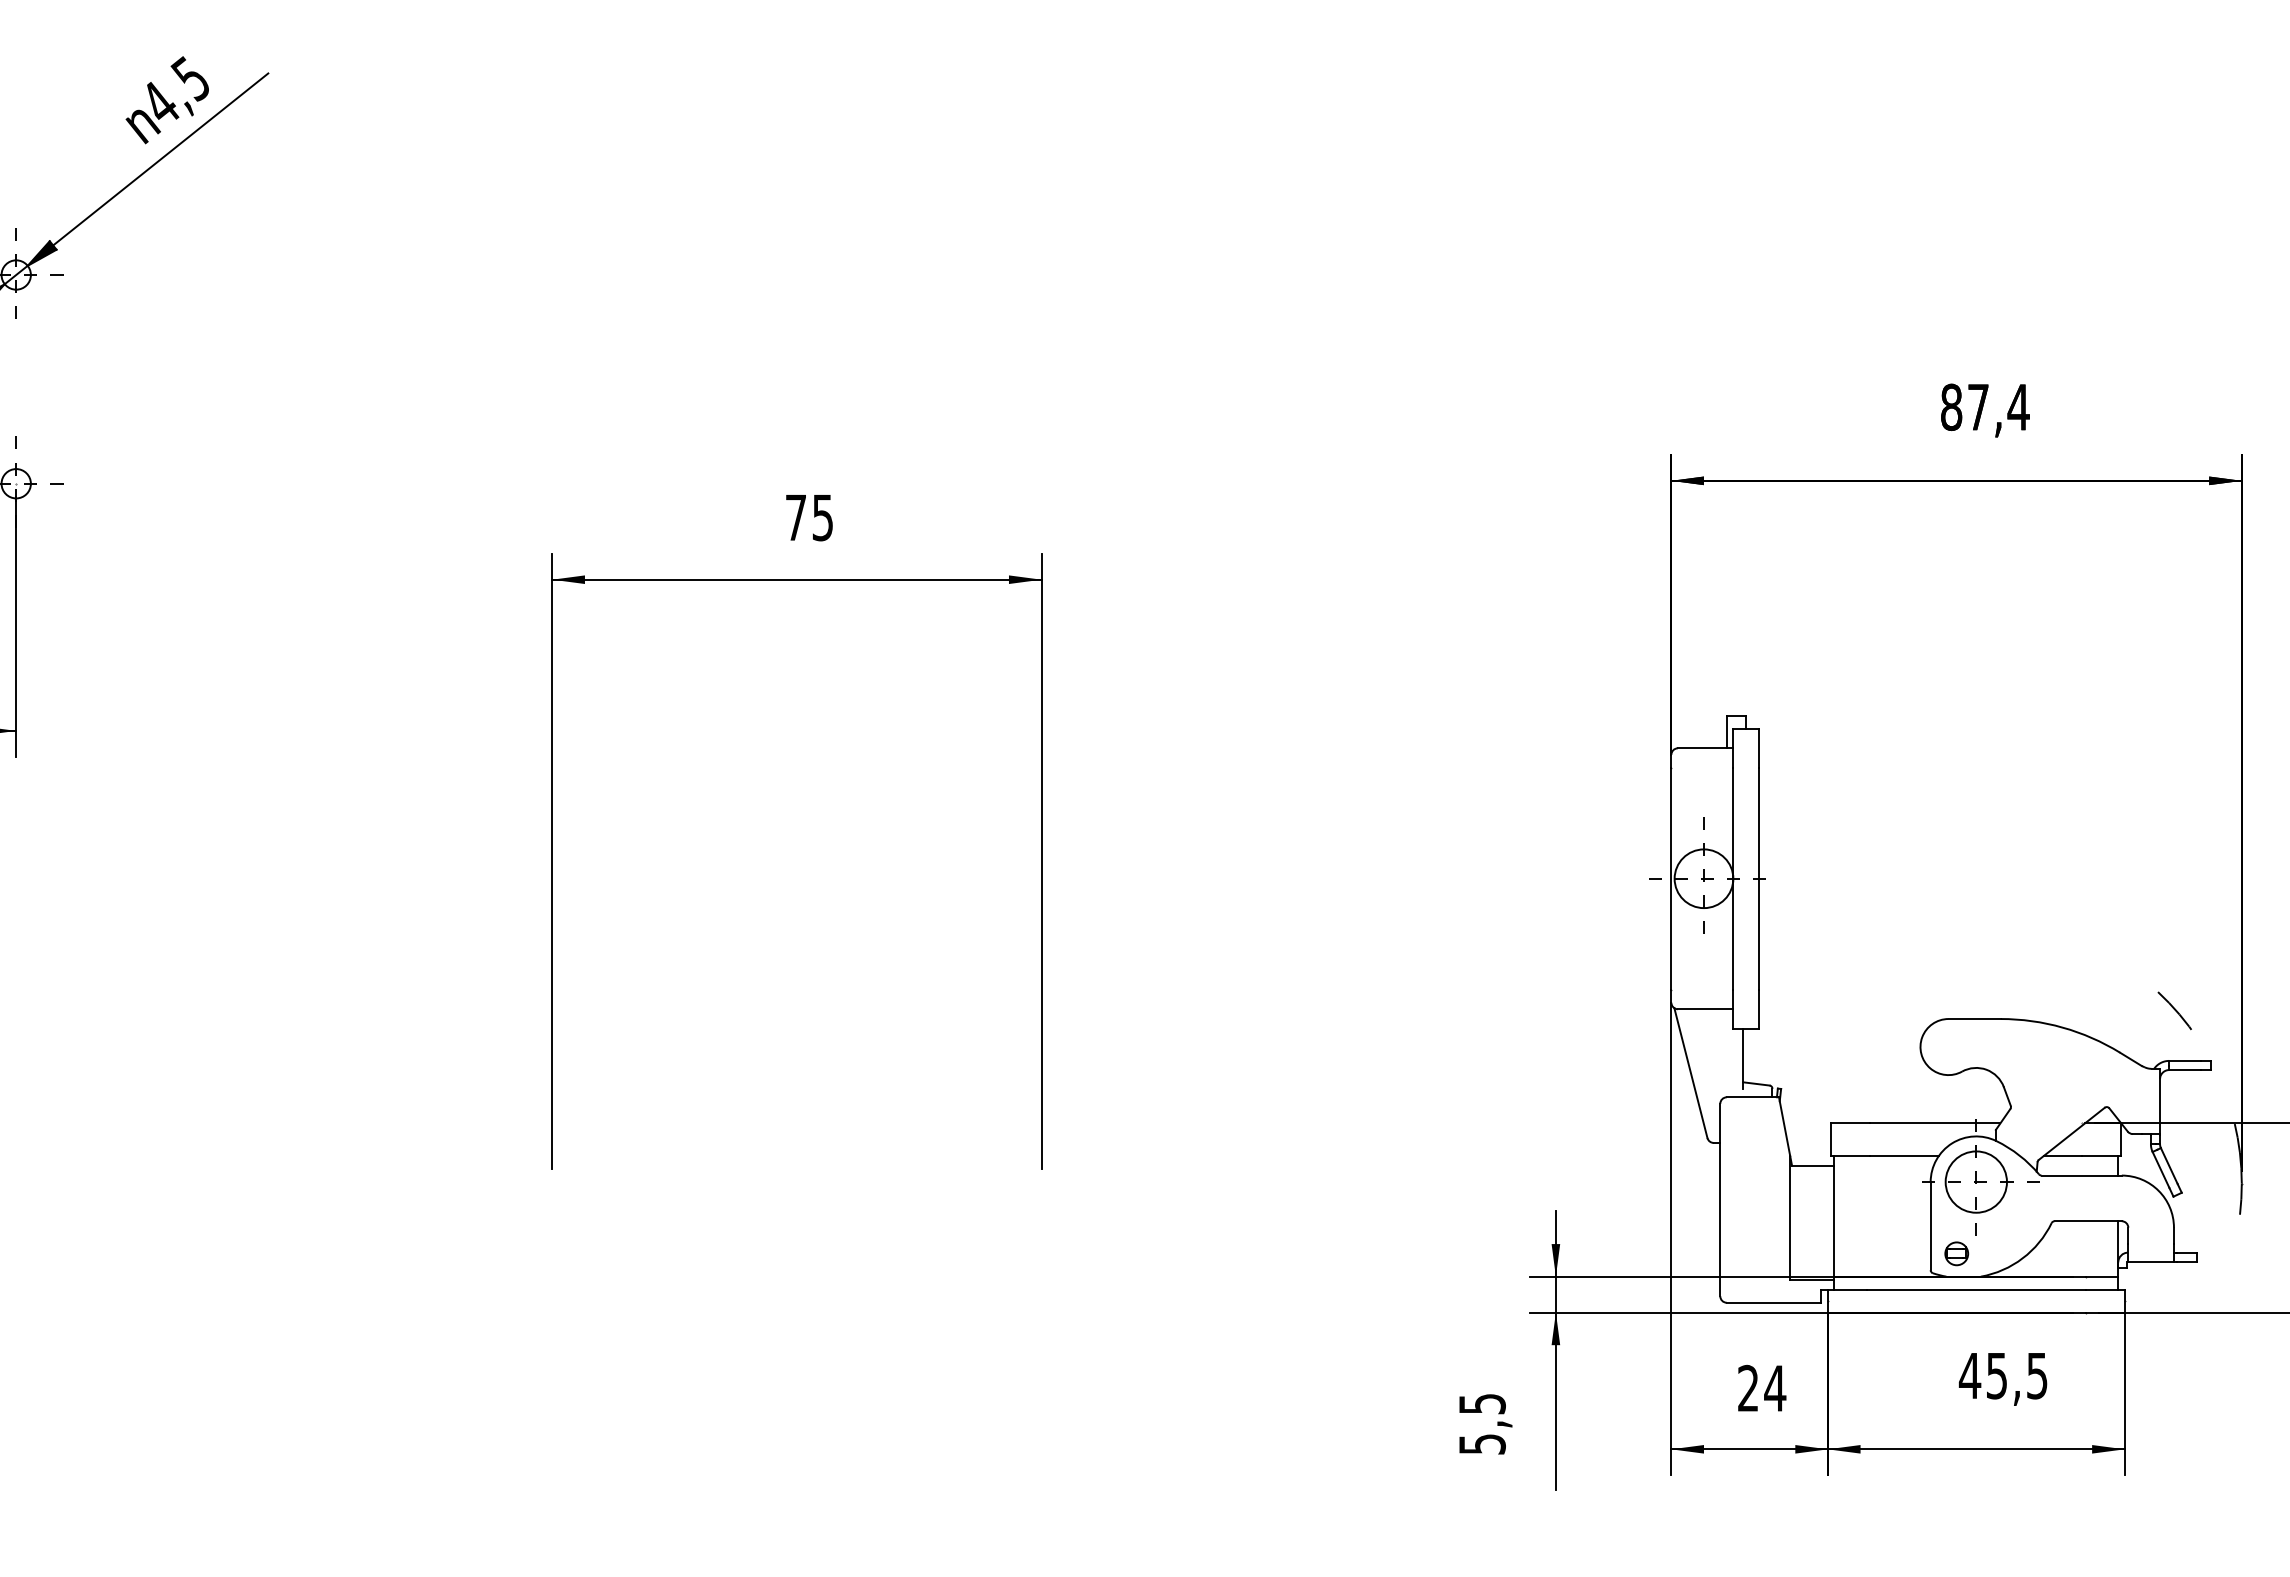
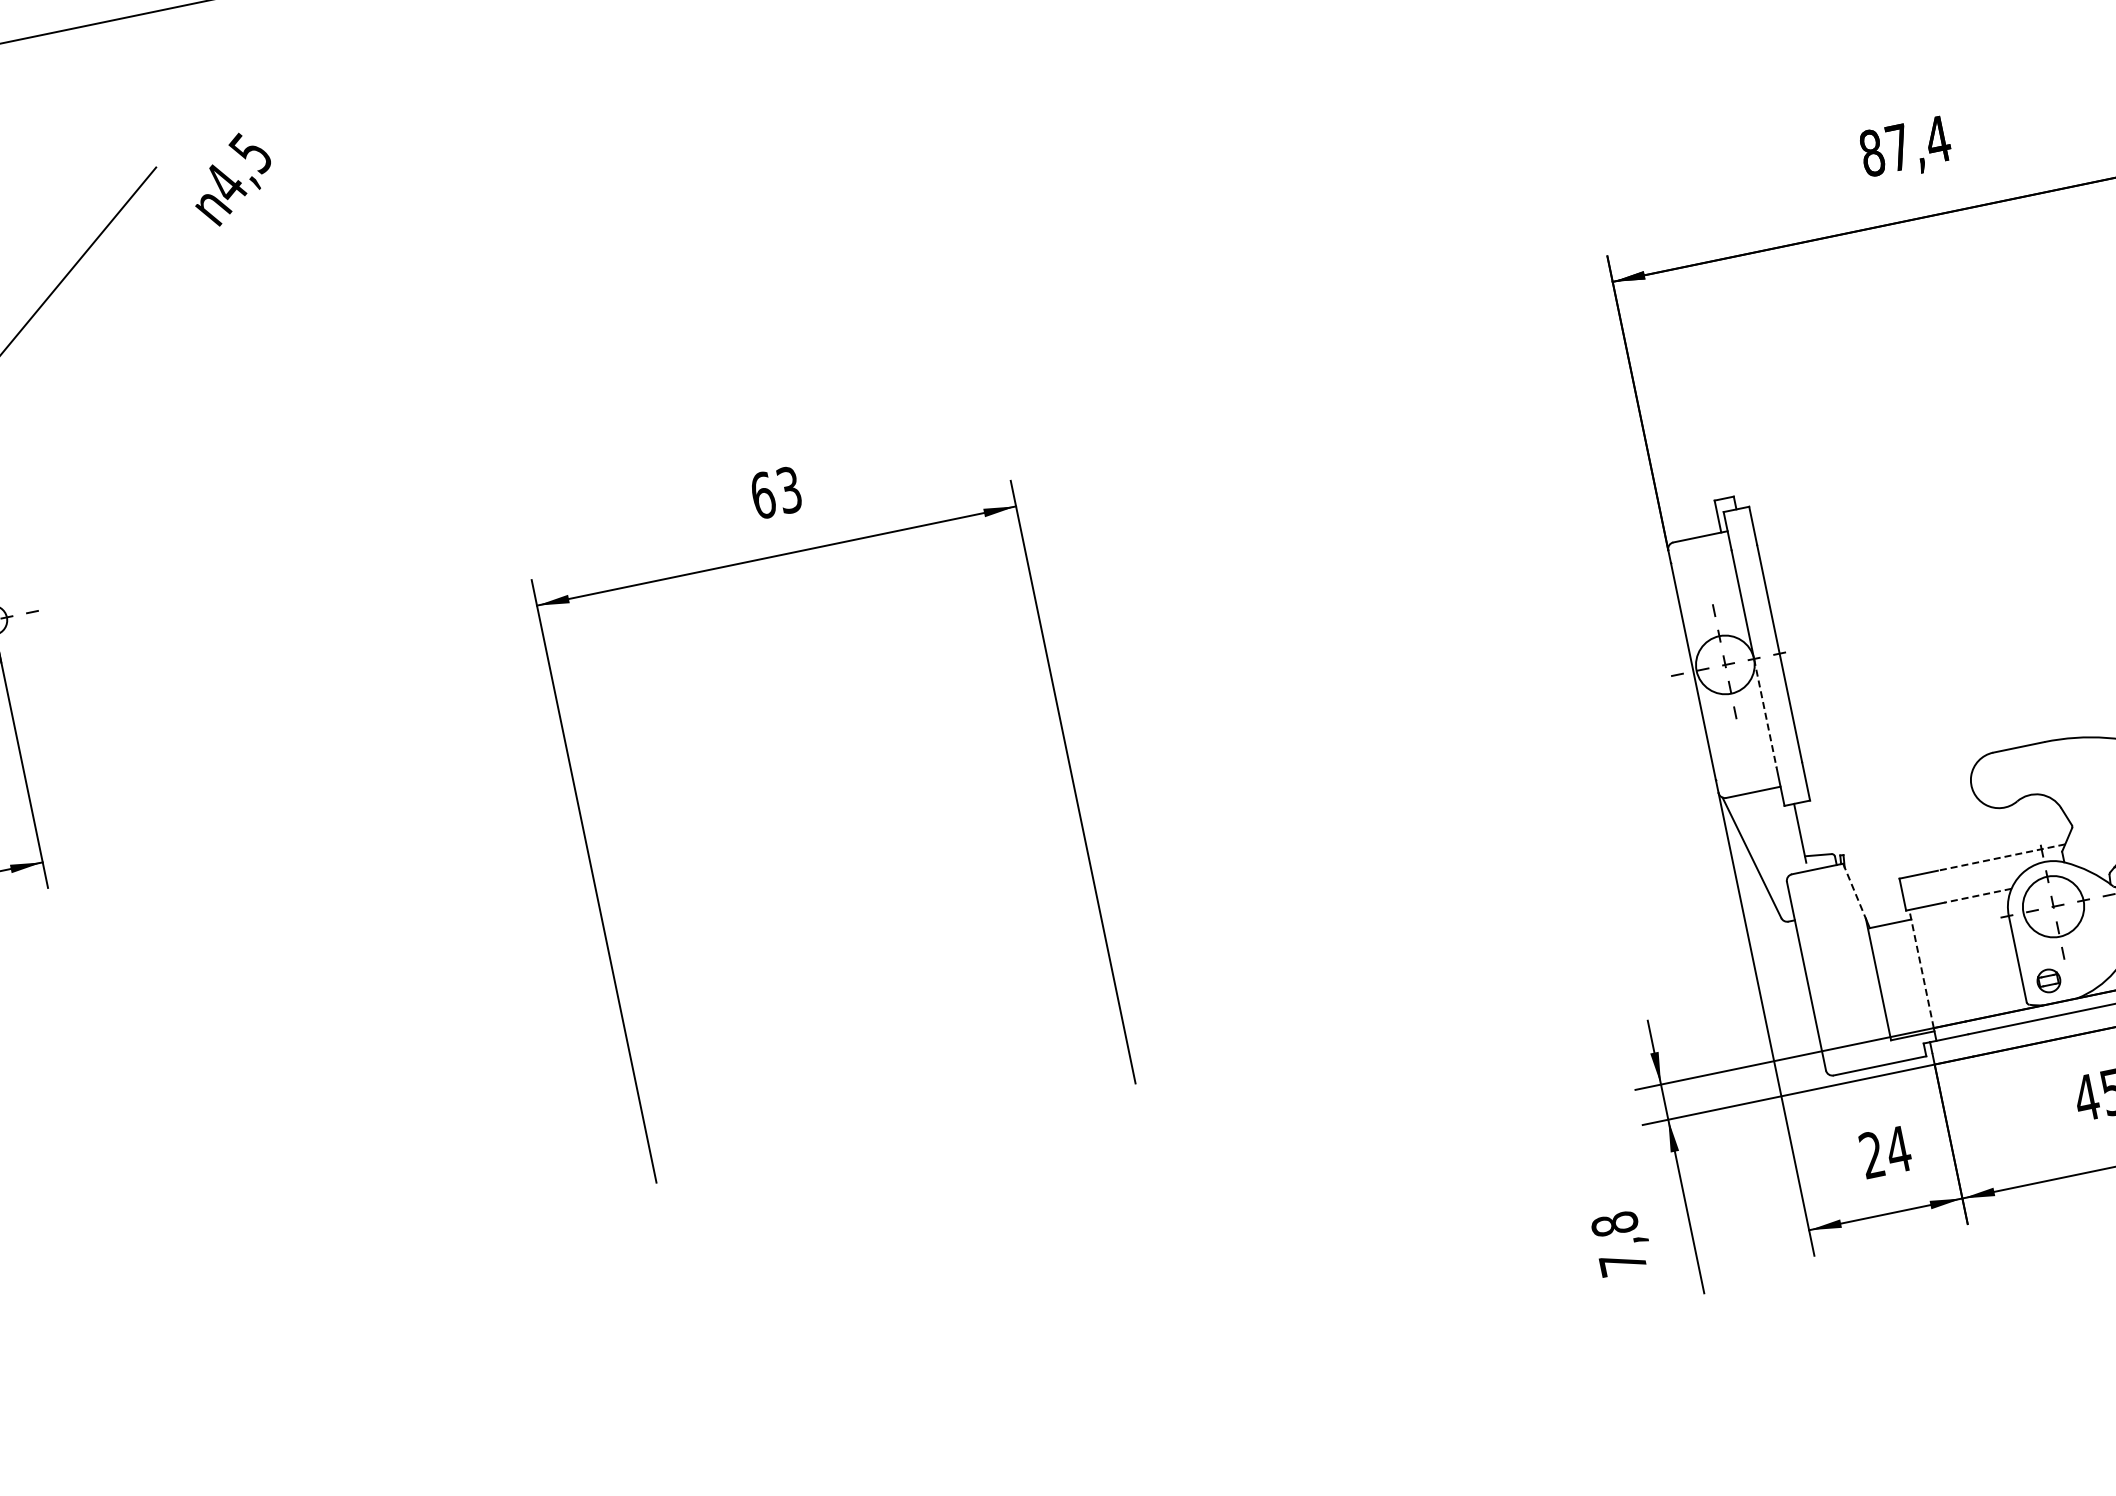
text: (166, 100) -> (231, 179), moved
text: (809, 517) -> (776, 492), 75 -> 63
line: (1733, 934) -> (1765, 713), solid -> dashed
line: (1934, 1123) -> (2000, 857), solid -> dashed
line: (1784, 1126) -> (1854, 891), solid -> dashed
line: (1904, 1156) -> (1978, 896), solid -> dashed
line: (1834, 1215) -> (1921, 968), solid -> dashed
text: (1481, 1423) -> (1617, 1243), 5,5 -> 7,8

